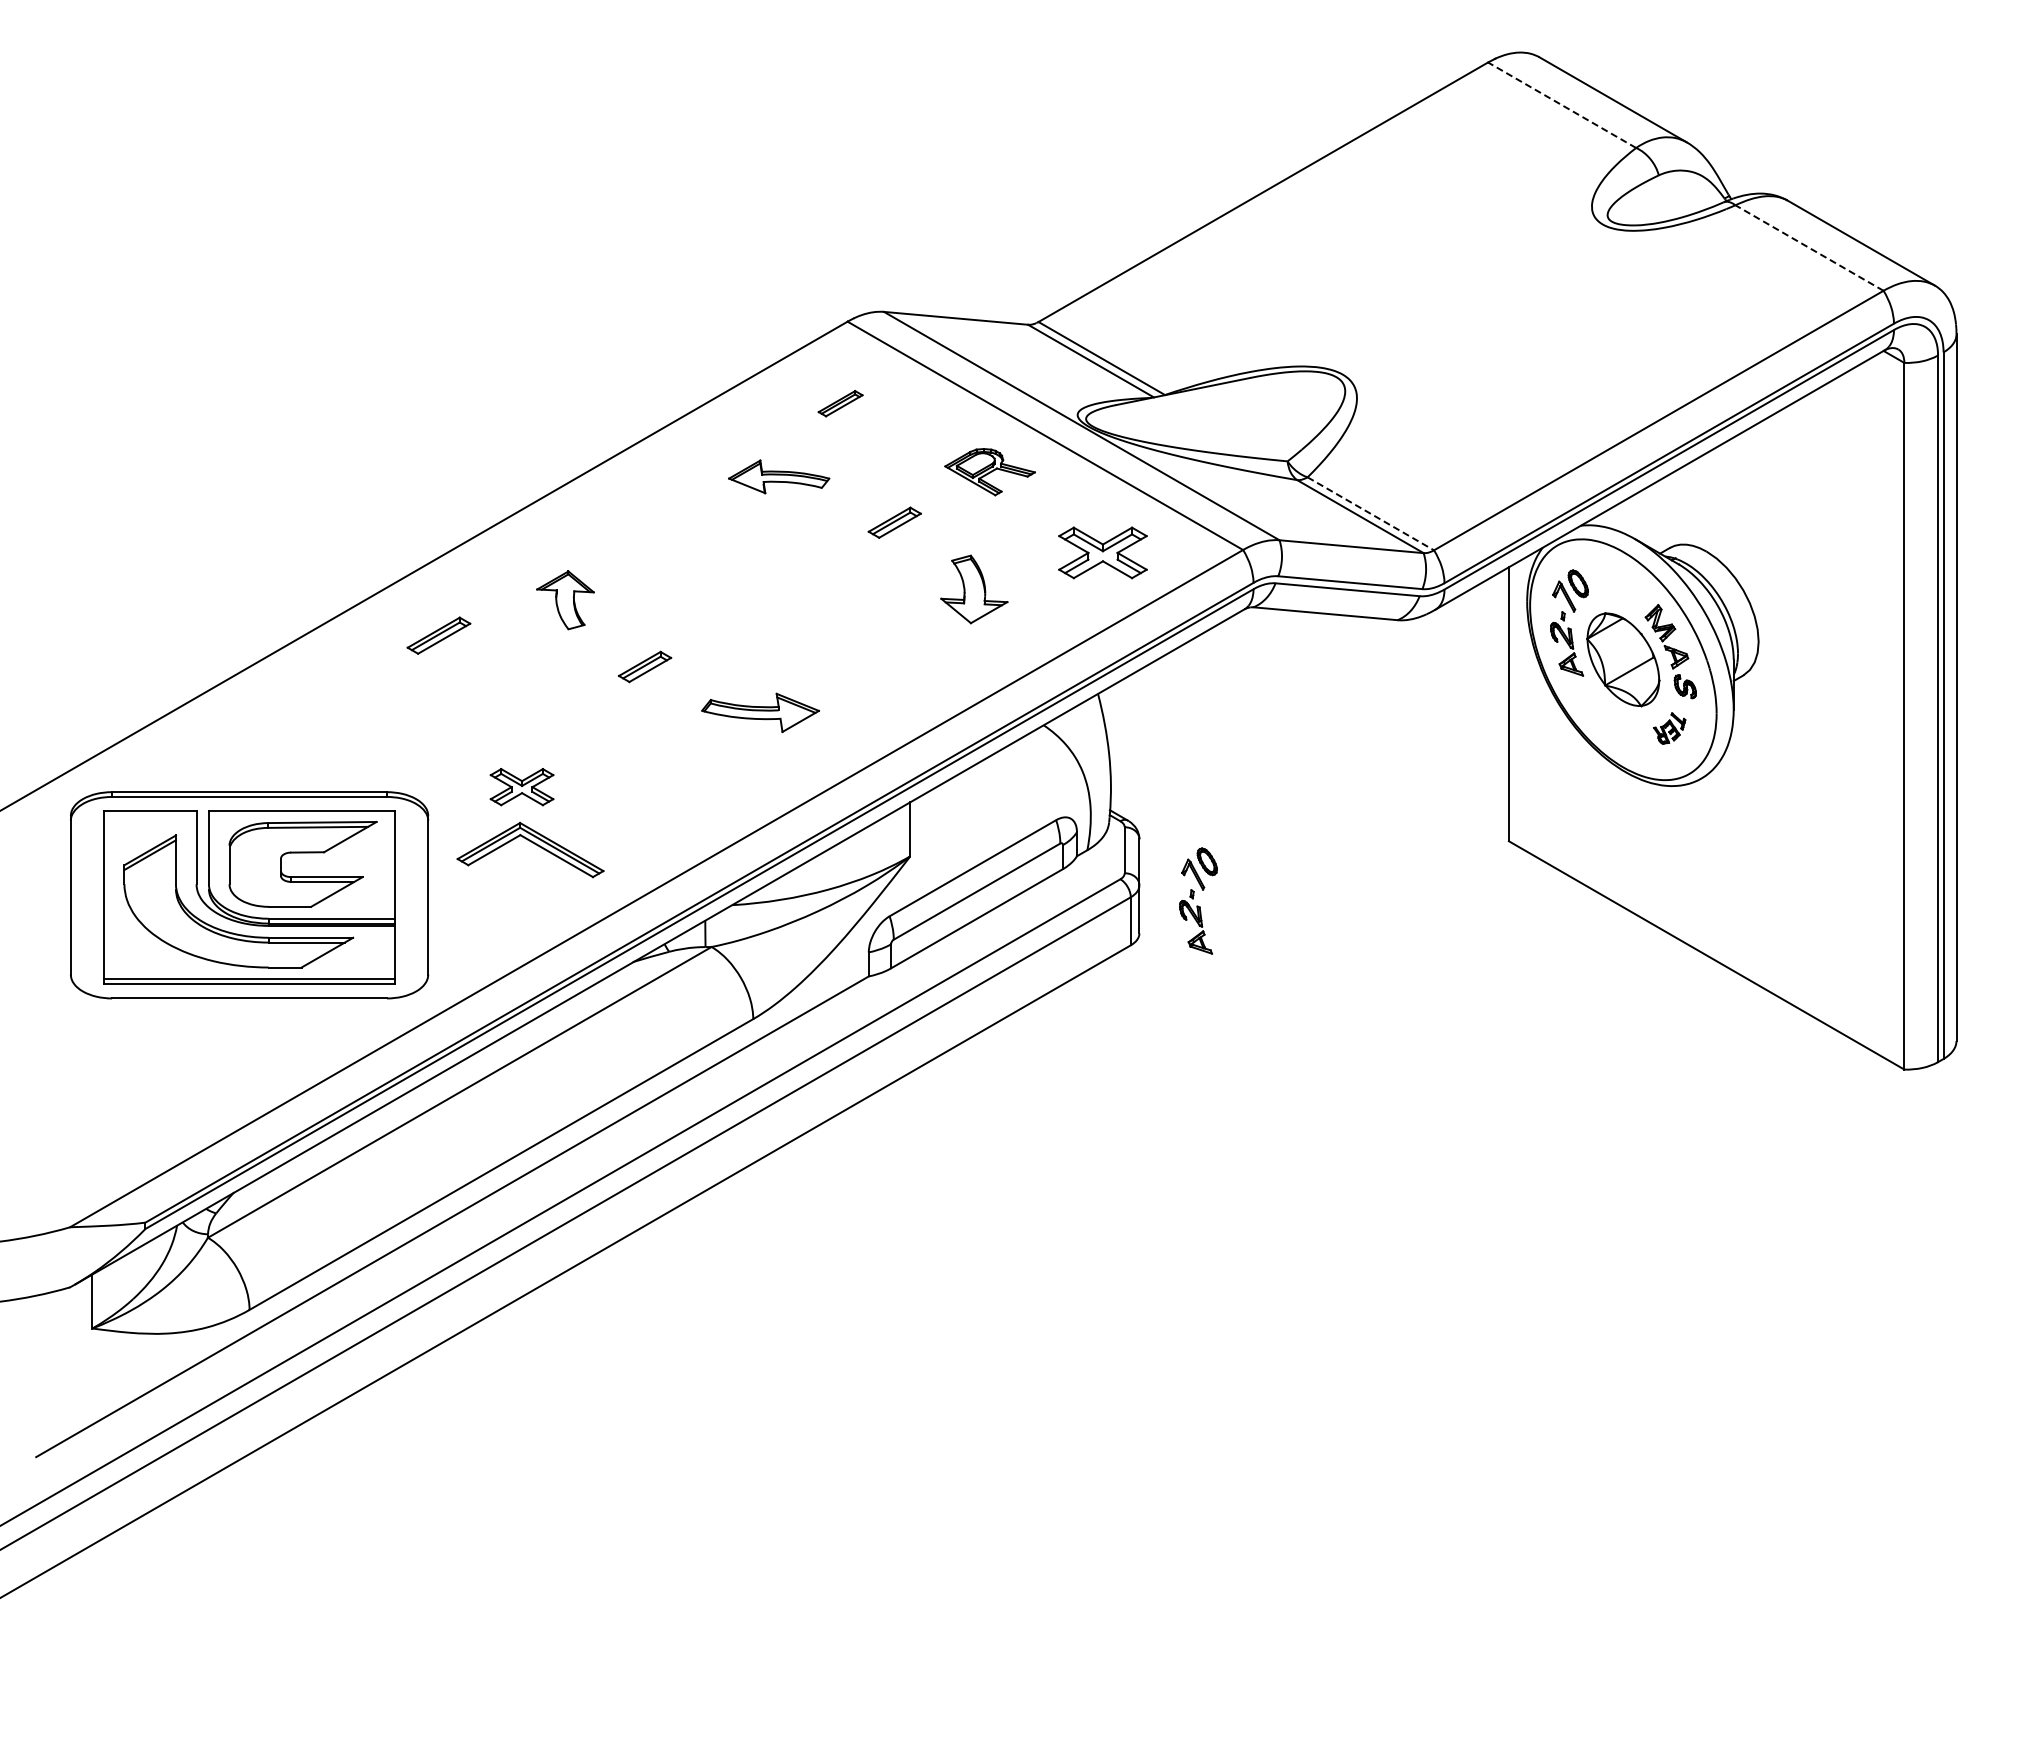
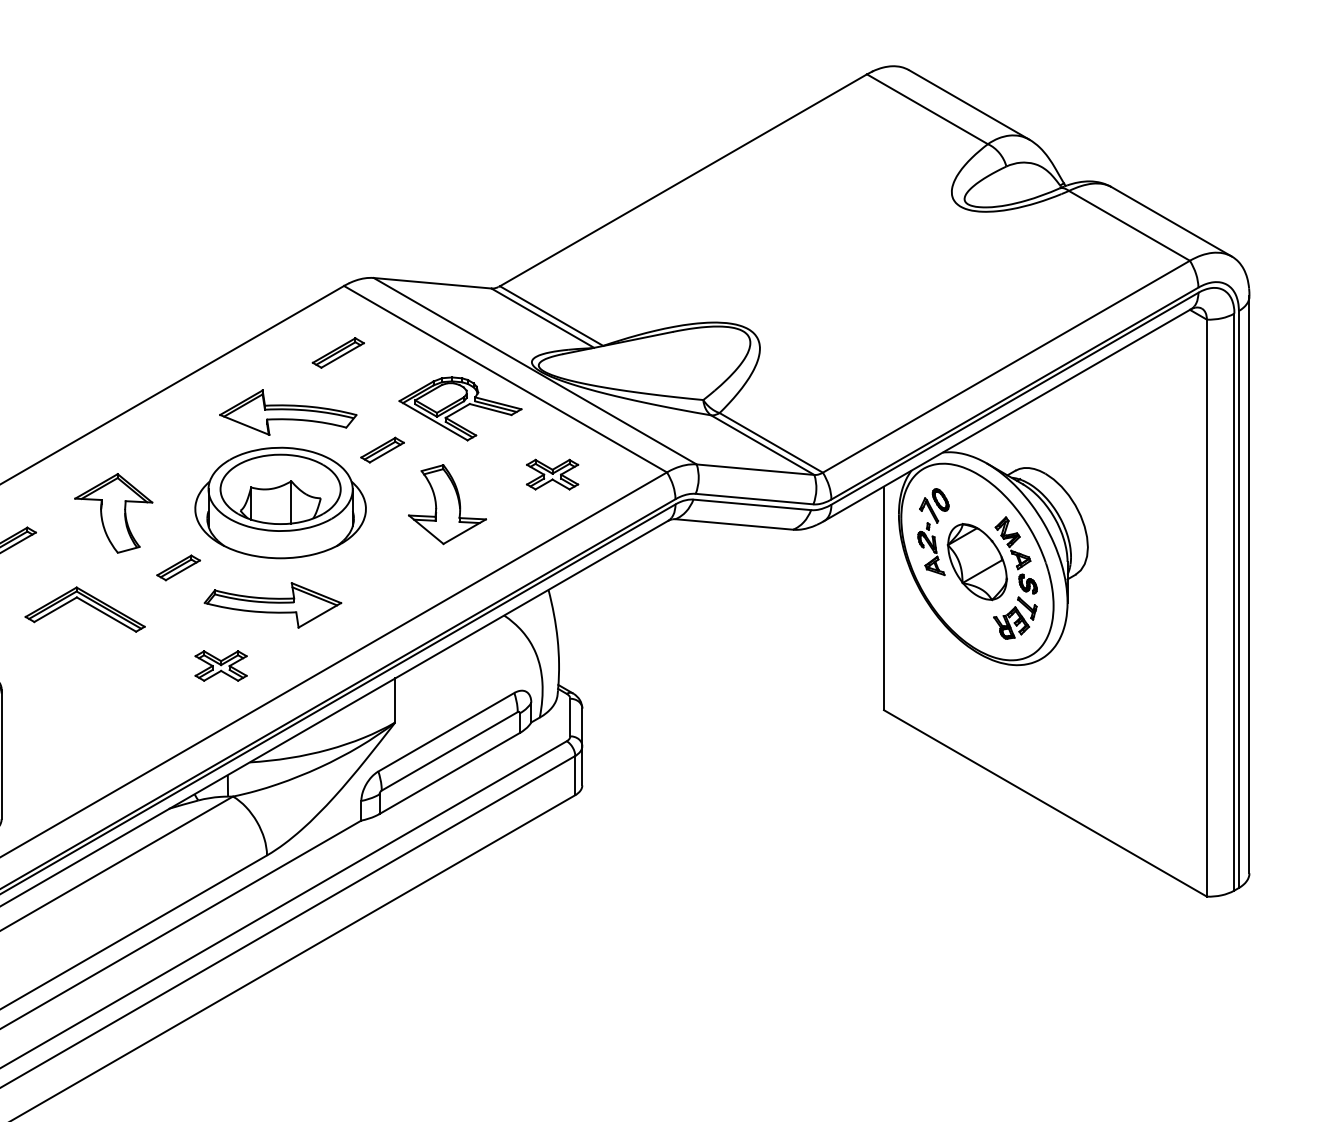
line: (1562, 105) -> (927, 109), dashed -> solid
line: (1809, 248) -> (1129, 226), dashed -> solid
part: (840, 403) -> (338, 352), size x1.43
part: (989, 471) -> (459, 408), size x1.67
part: (778, 476) -> (287, 412), size x1.67
line: (1371, 514) -> (771, 443), dashed -> solid
part: (1102, 552) -> (552, 474), size x0.71
part: (769, 587) -> (280, 503), added
part: (974, 589) -> (447, 504), size x1.43
part: (565, 600) -> (113, 513), size x1.67
part: (760, 712) -> (272, 605), size x1.43
part: (1669, 728) -> (1015, 618), size x1.67
part: (521, 787) -> (220, 666), moved
part: (532, 843) -> (86, 604), moved
part: (1198, 900) -> (630, 758), removed

